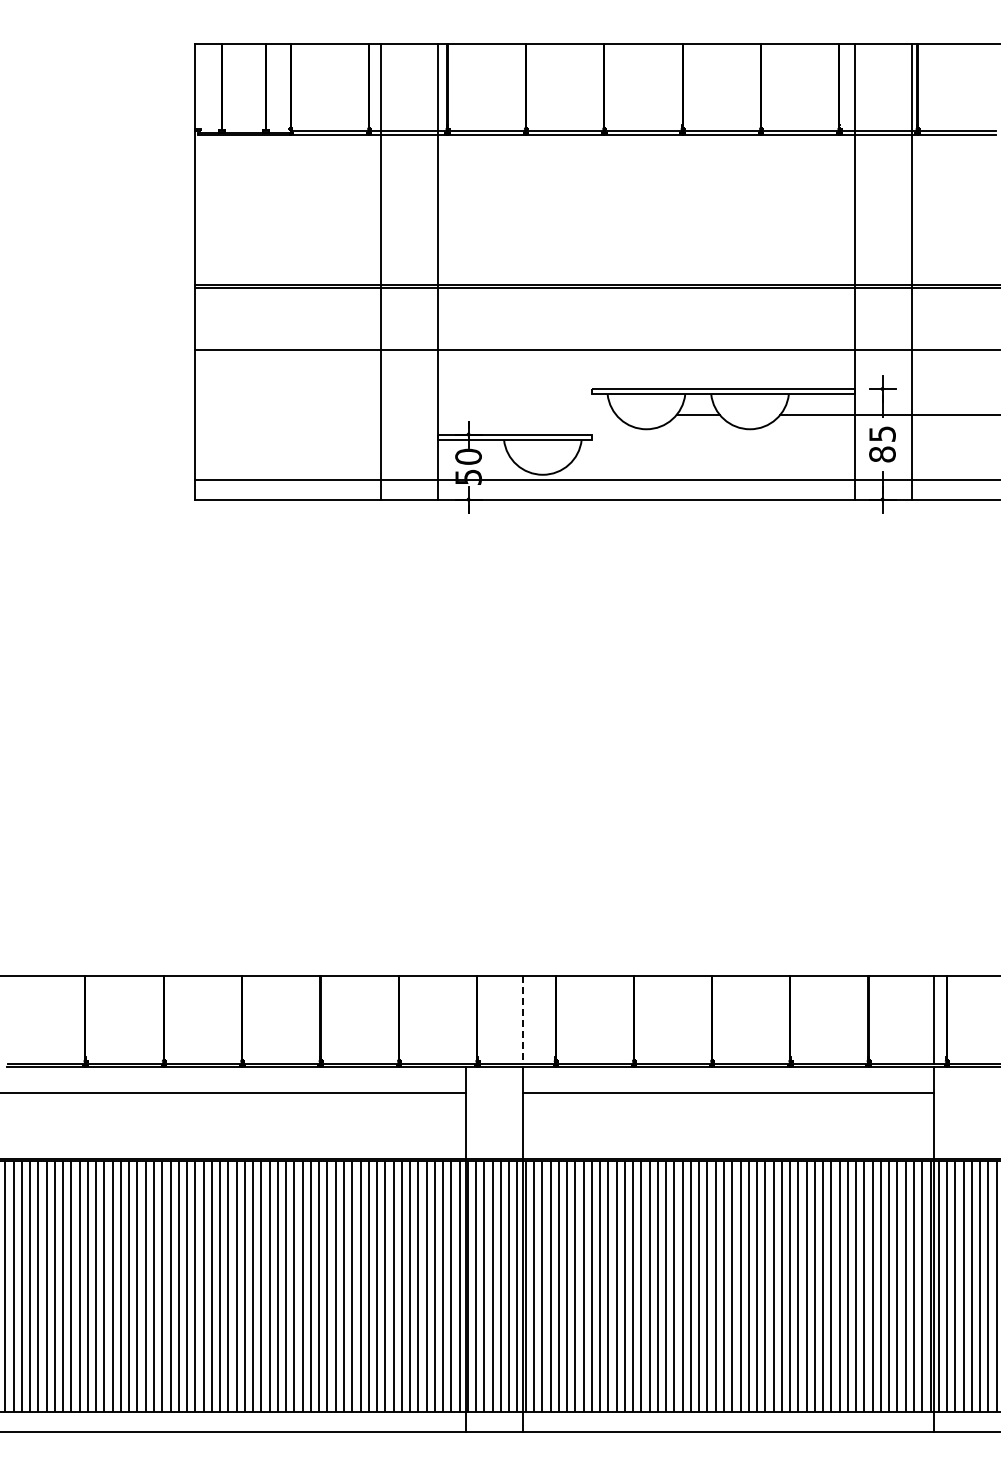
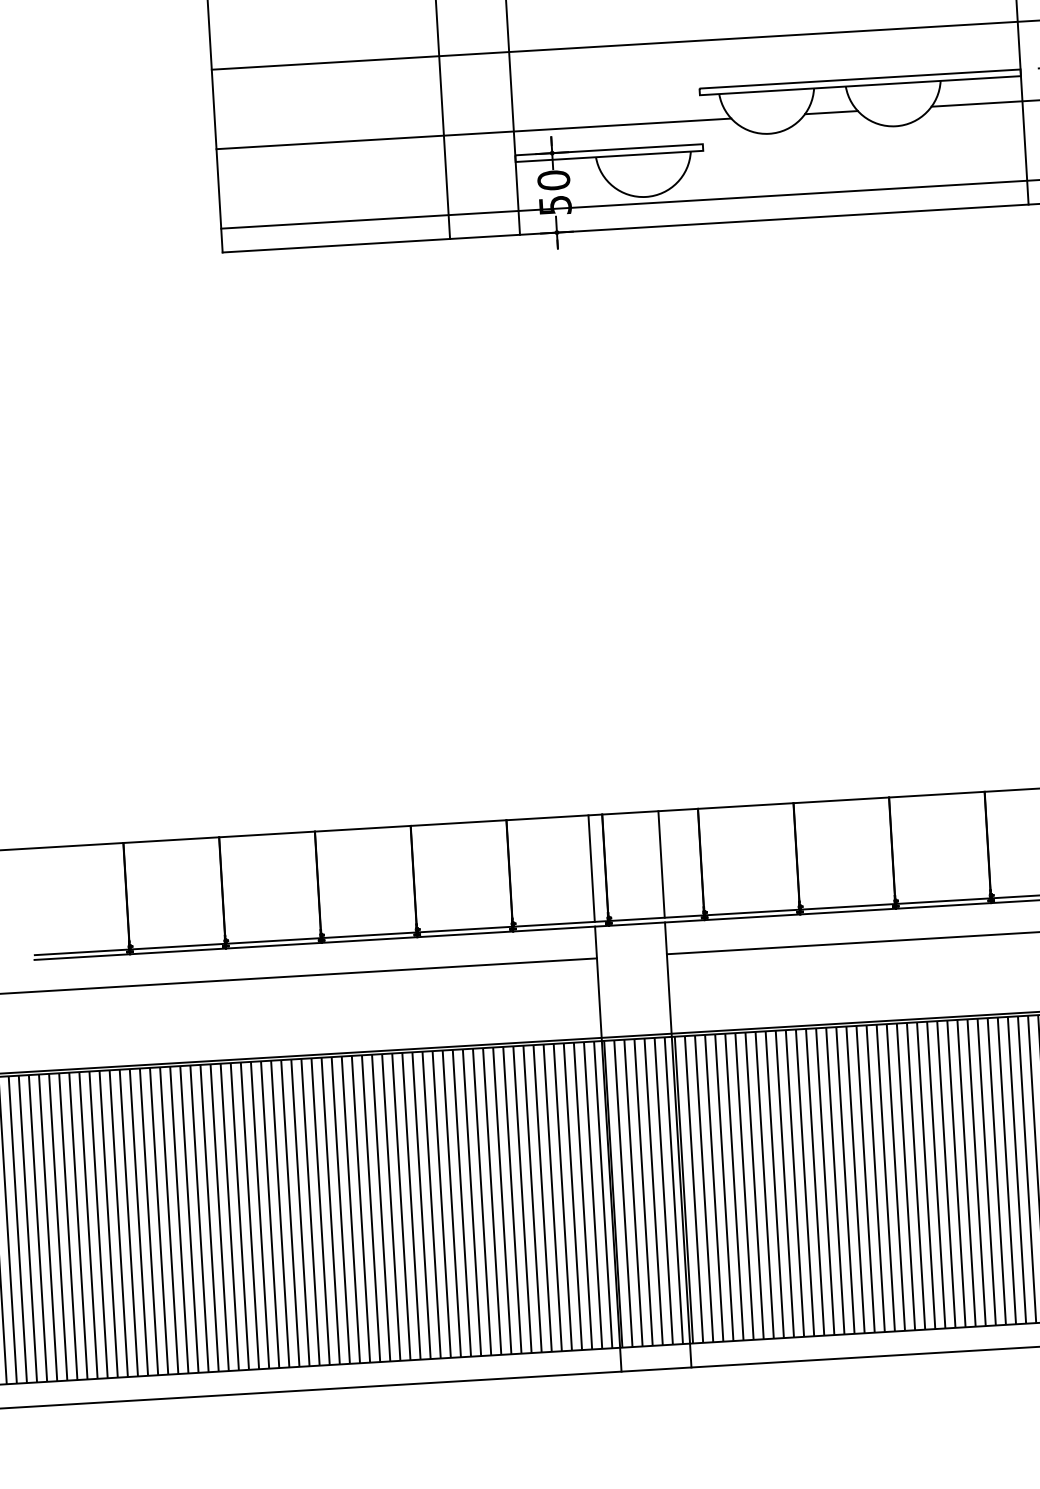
line: (405, 415) -> (473, 134), added
line: (466, 1019) -> (592, 867), added
line: (523, 1020) -> (661, 865), dashed -> solid

